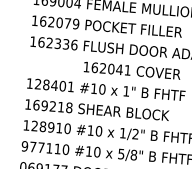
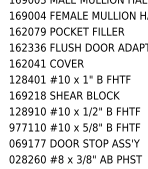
text: (131, 70) -> (46, 63), moved

